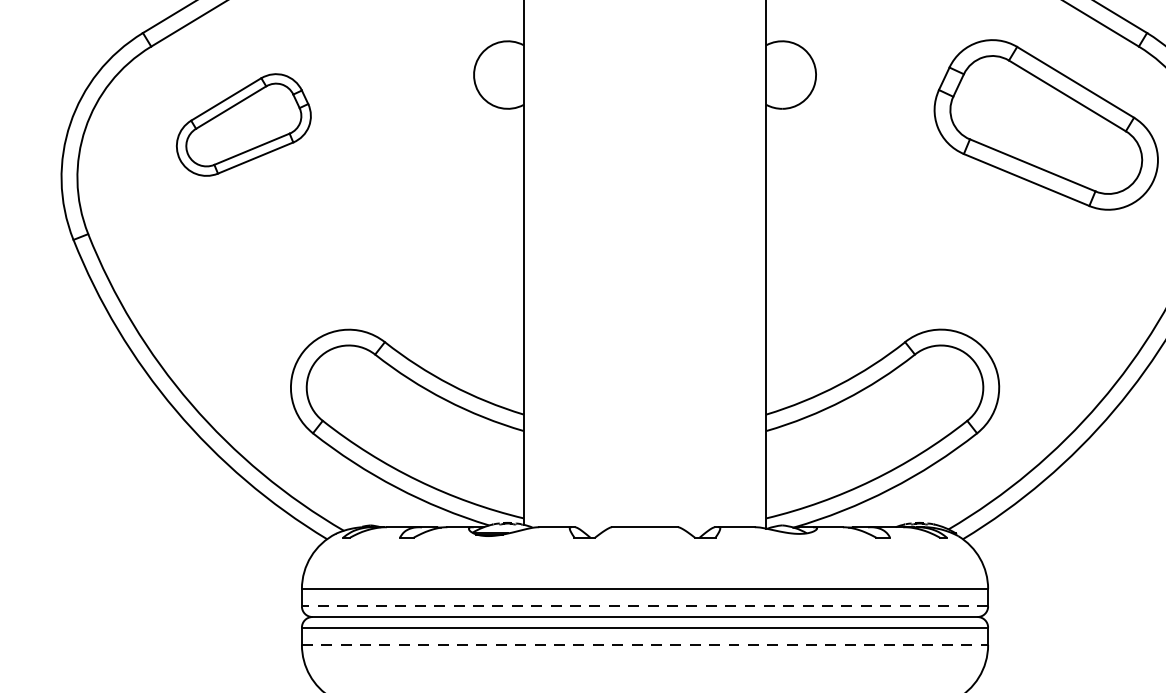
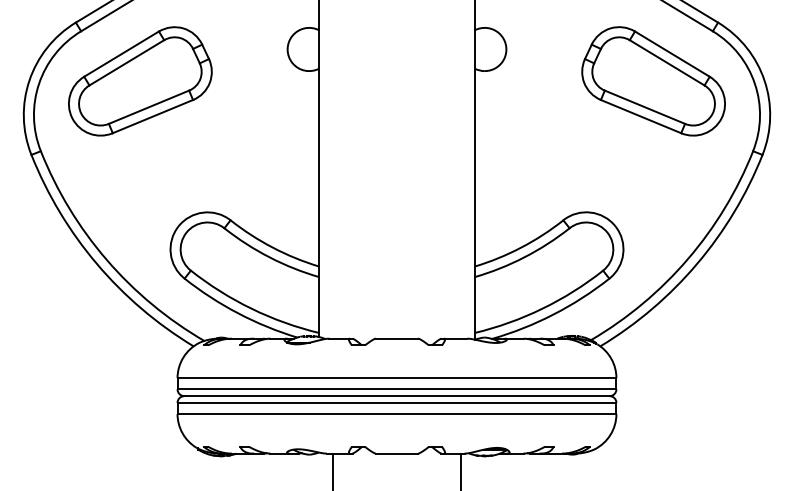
part: (244, 125) -> (140, 81), size x1.67
line: (644, 606) -> (396, 389), dashed -> solid
line: (645, 645) -> (397, 414), dashed -> solid

